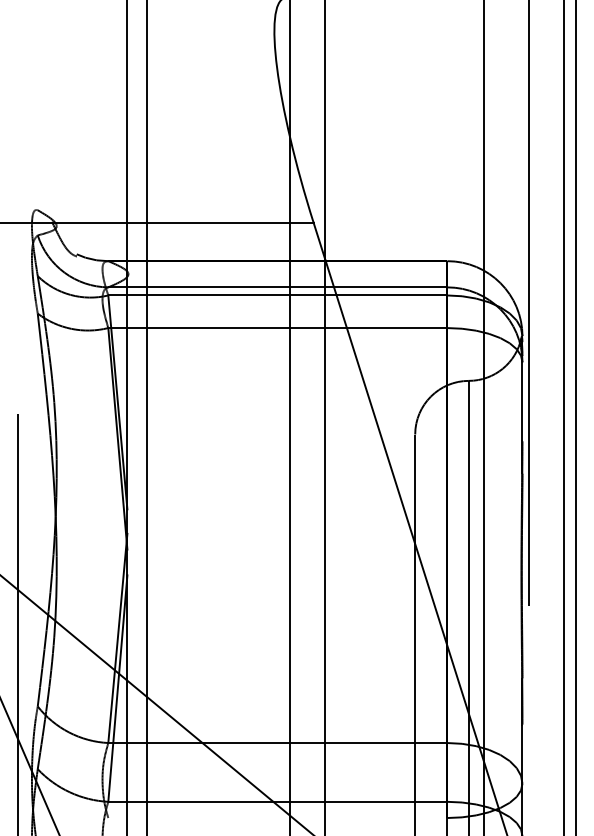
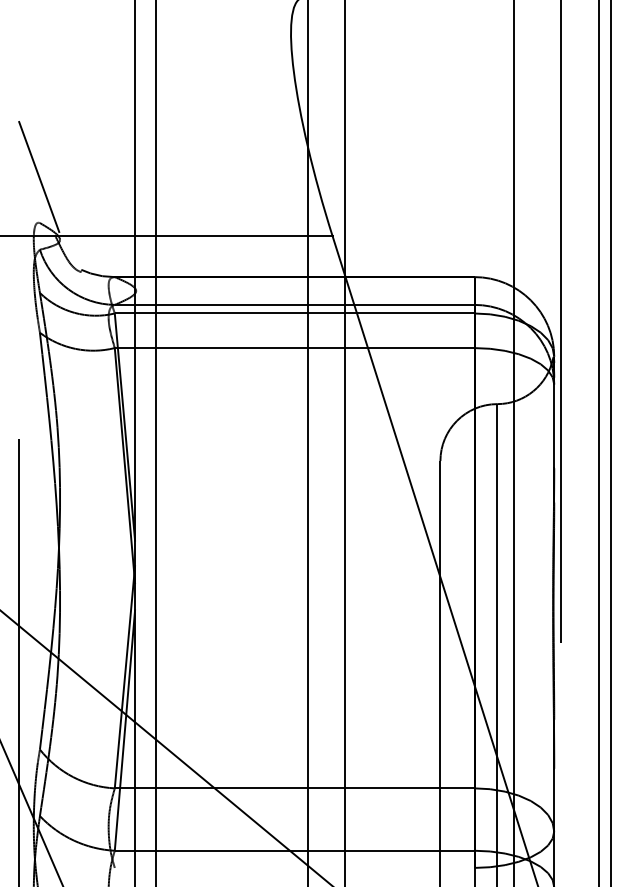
line: (36, 166) -> (38, 176), added

